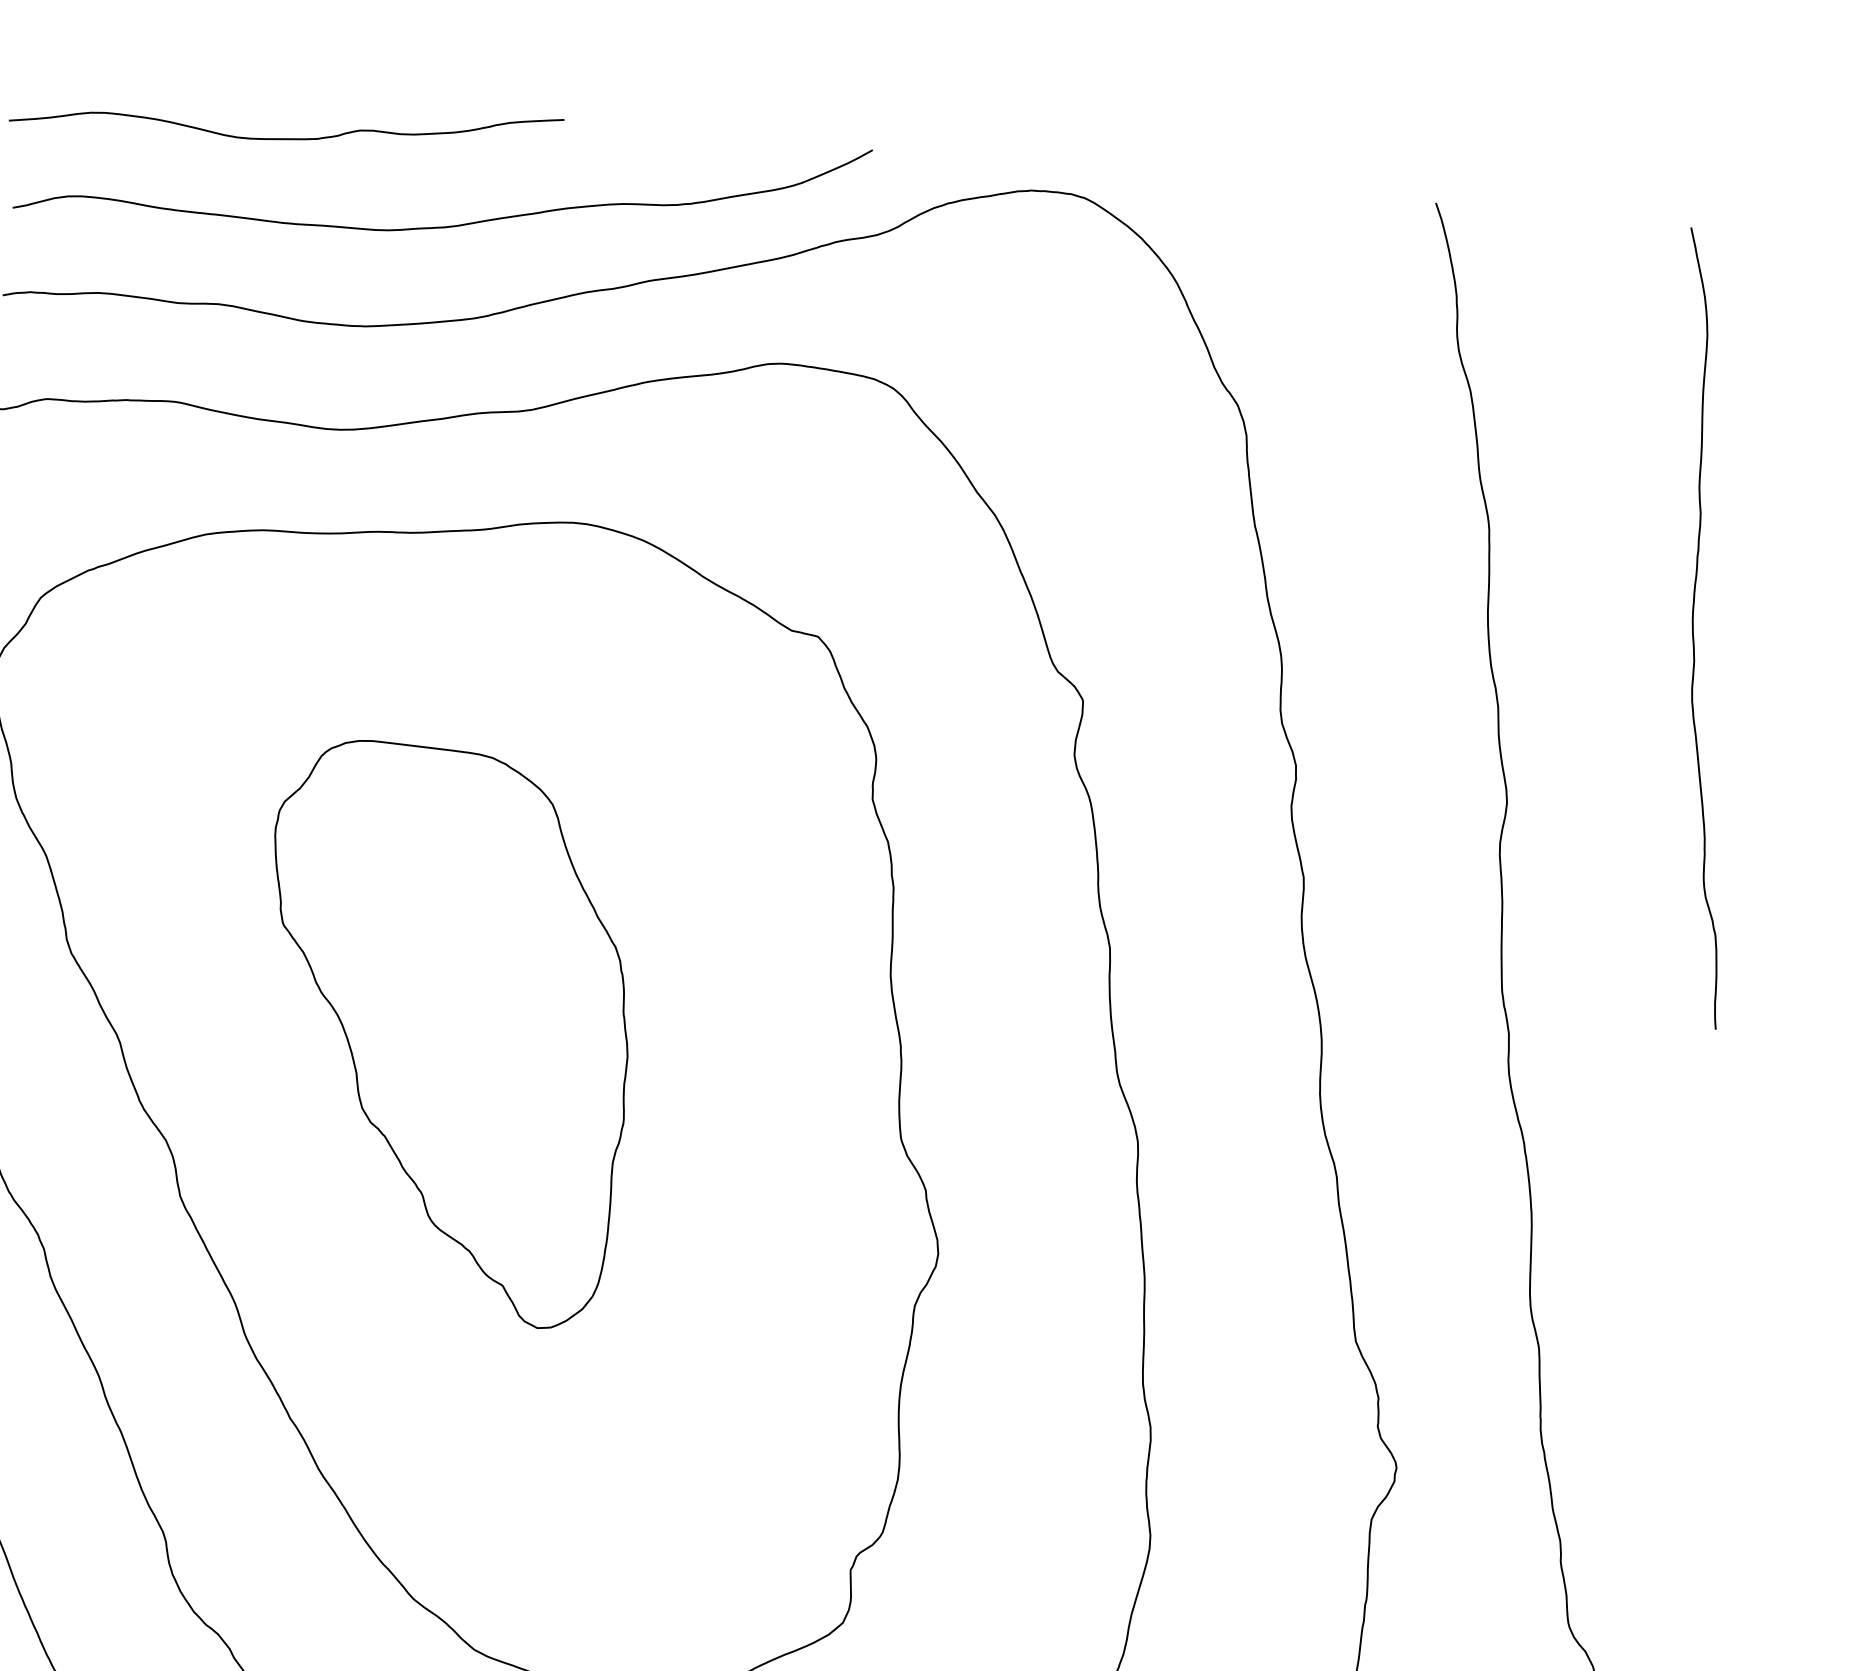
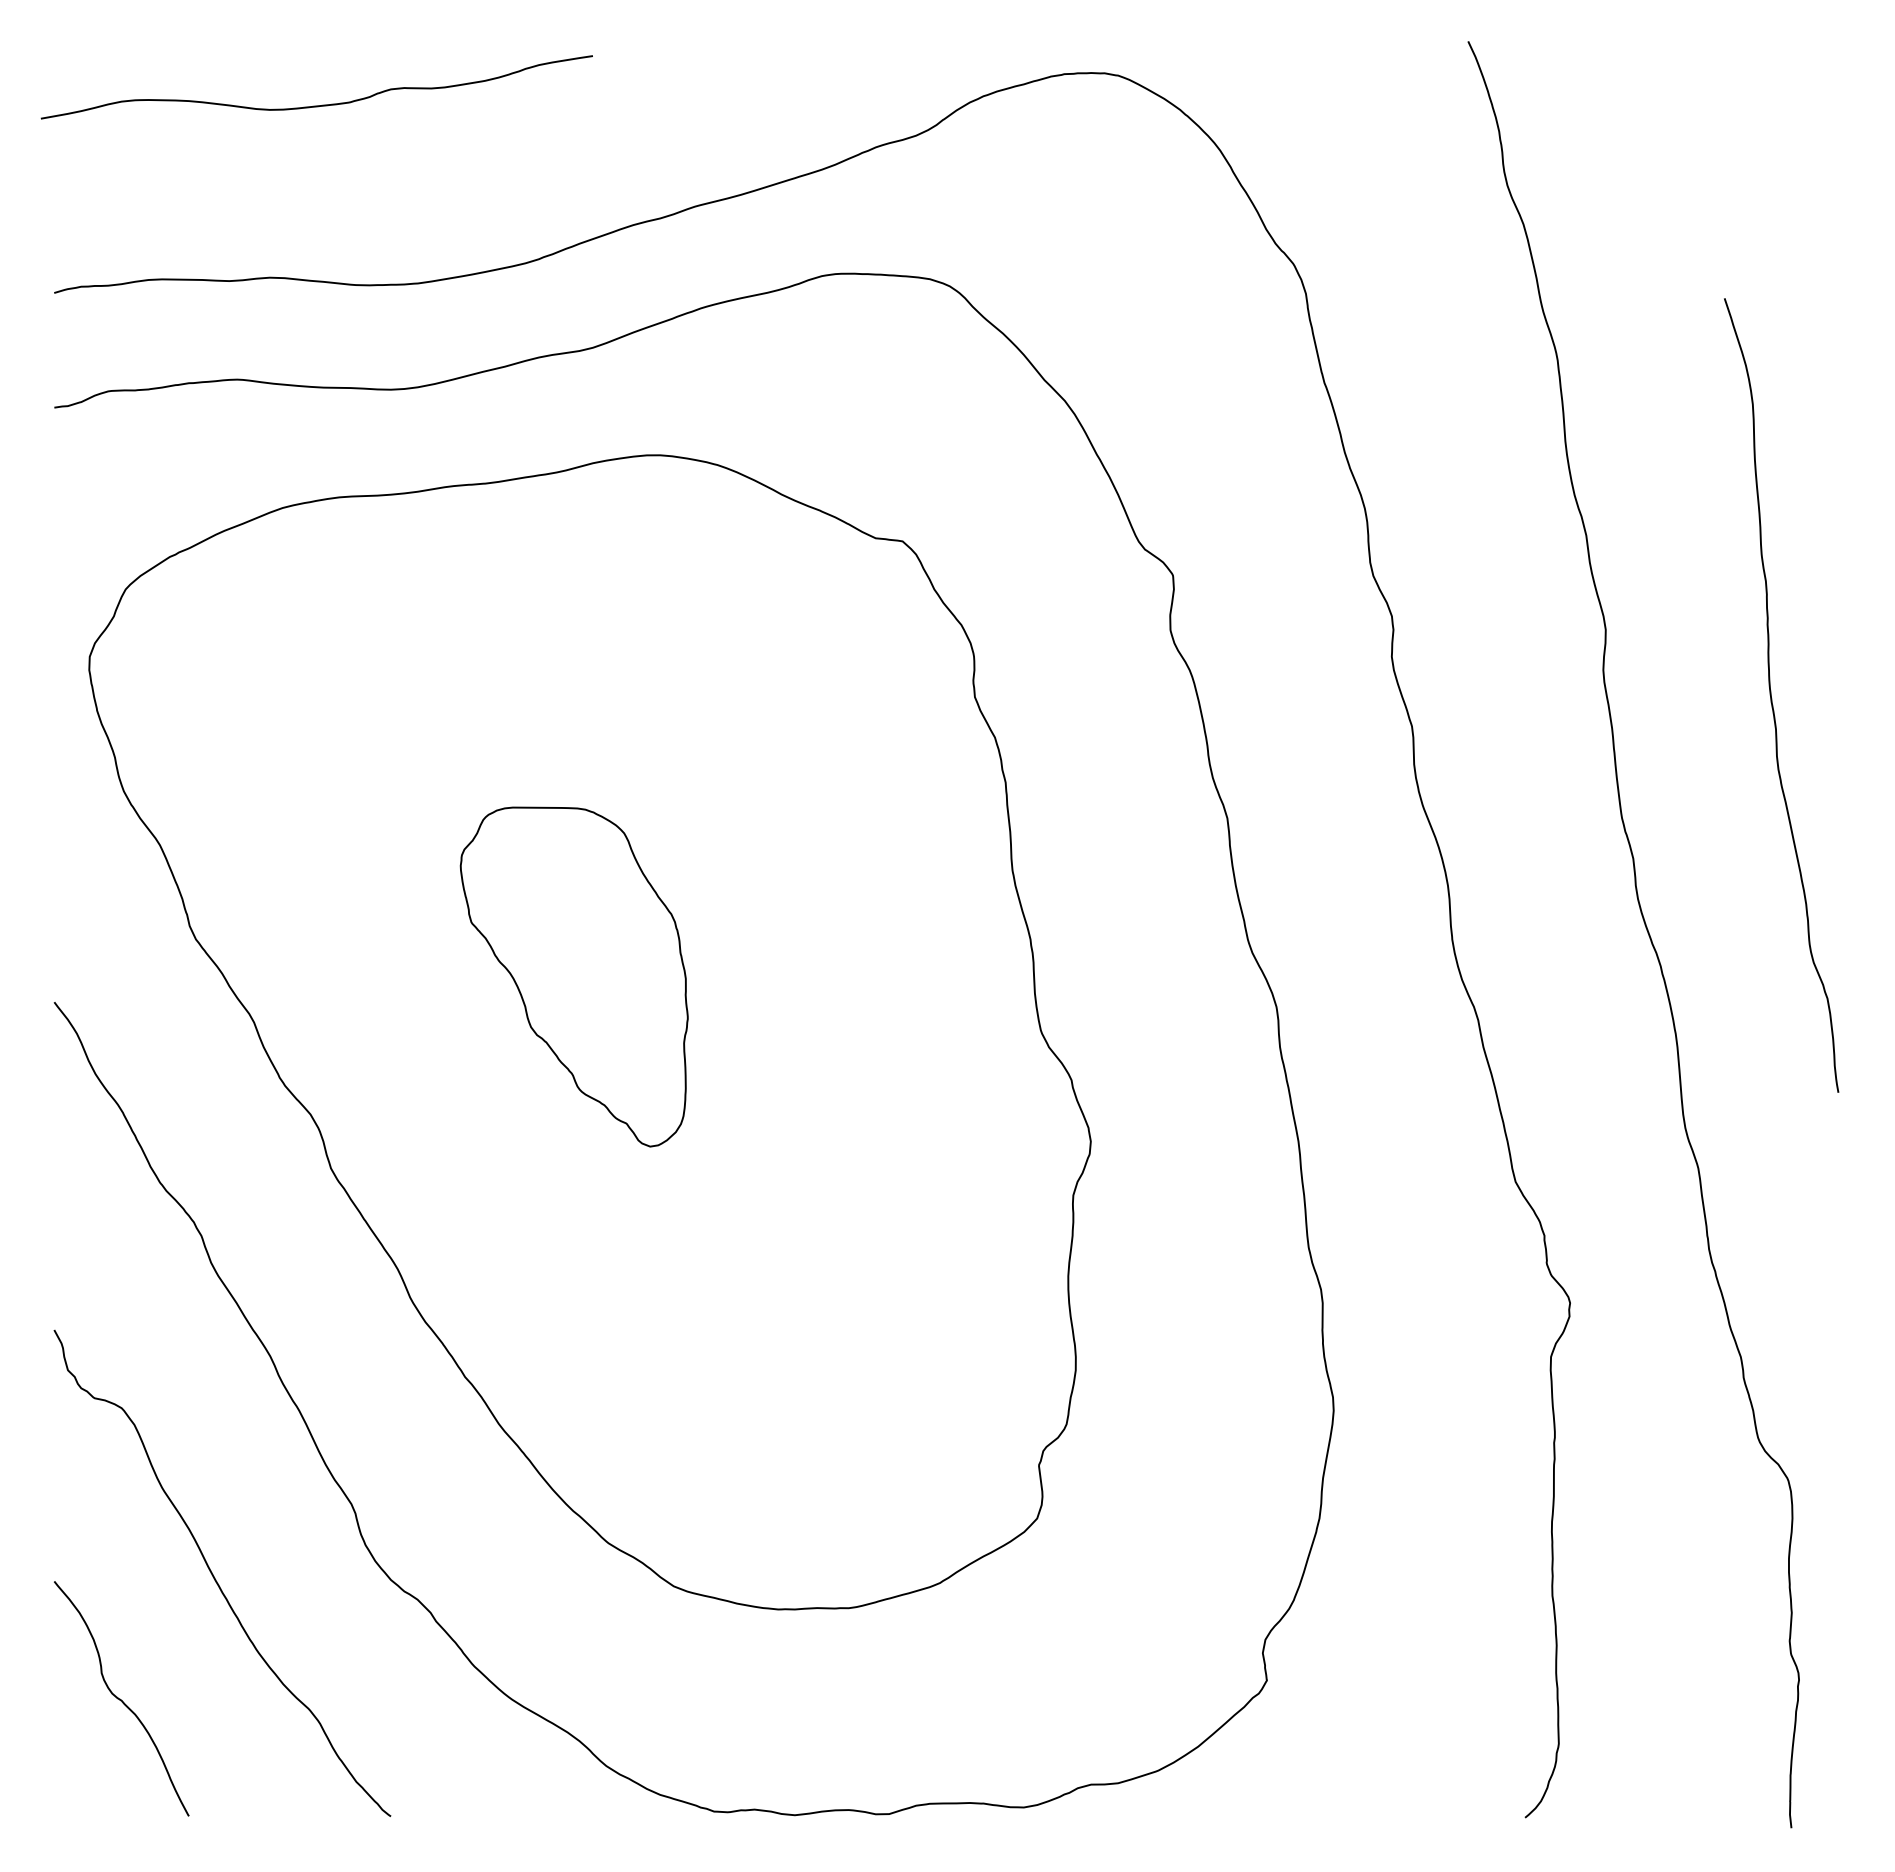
curve: (450, 225) -> (491, 173), removed
curve: (1694, 630) -> (1772, 698), moved
part: (443, 1032) -> (574, 976), size x0.6

